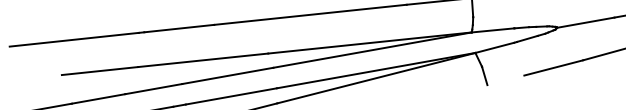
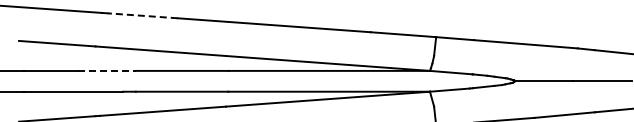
line: (179, 28) -> (142, 15), solid -> dashed
line: (153, 88) -> (106, 70), solid -> dashed

